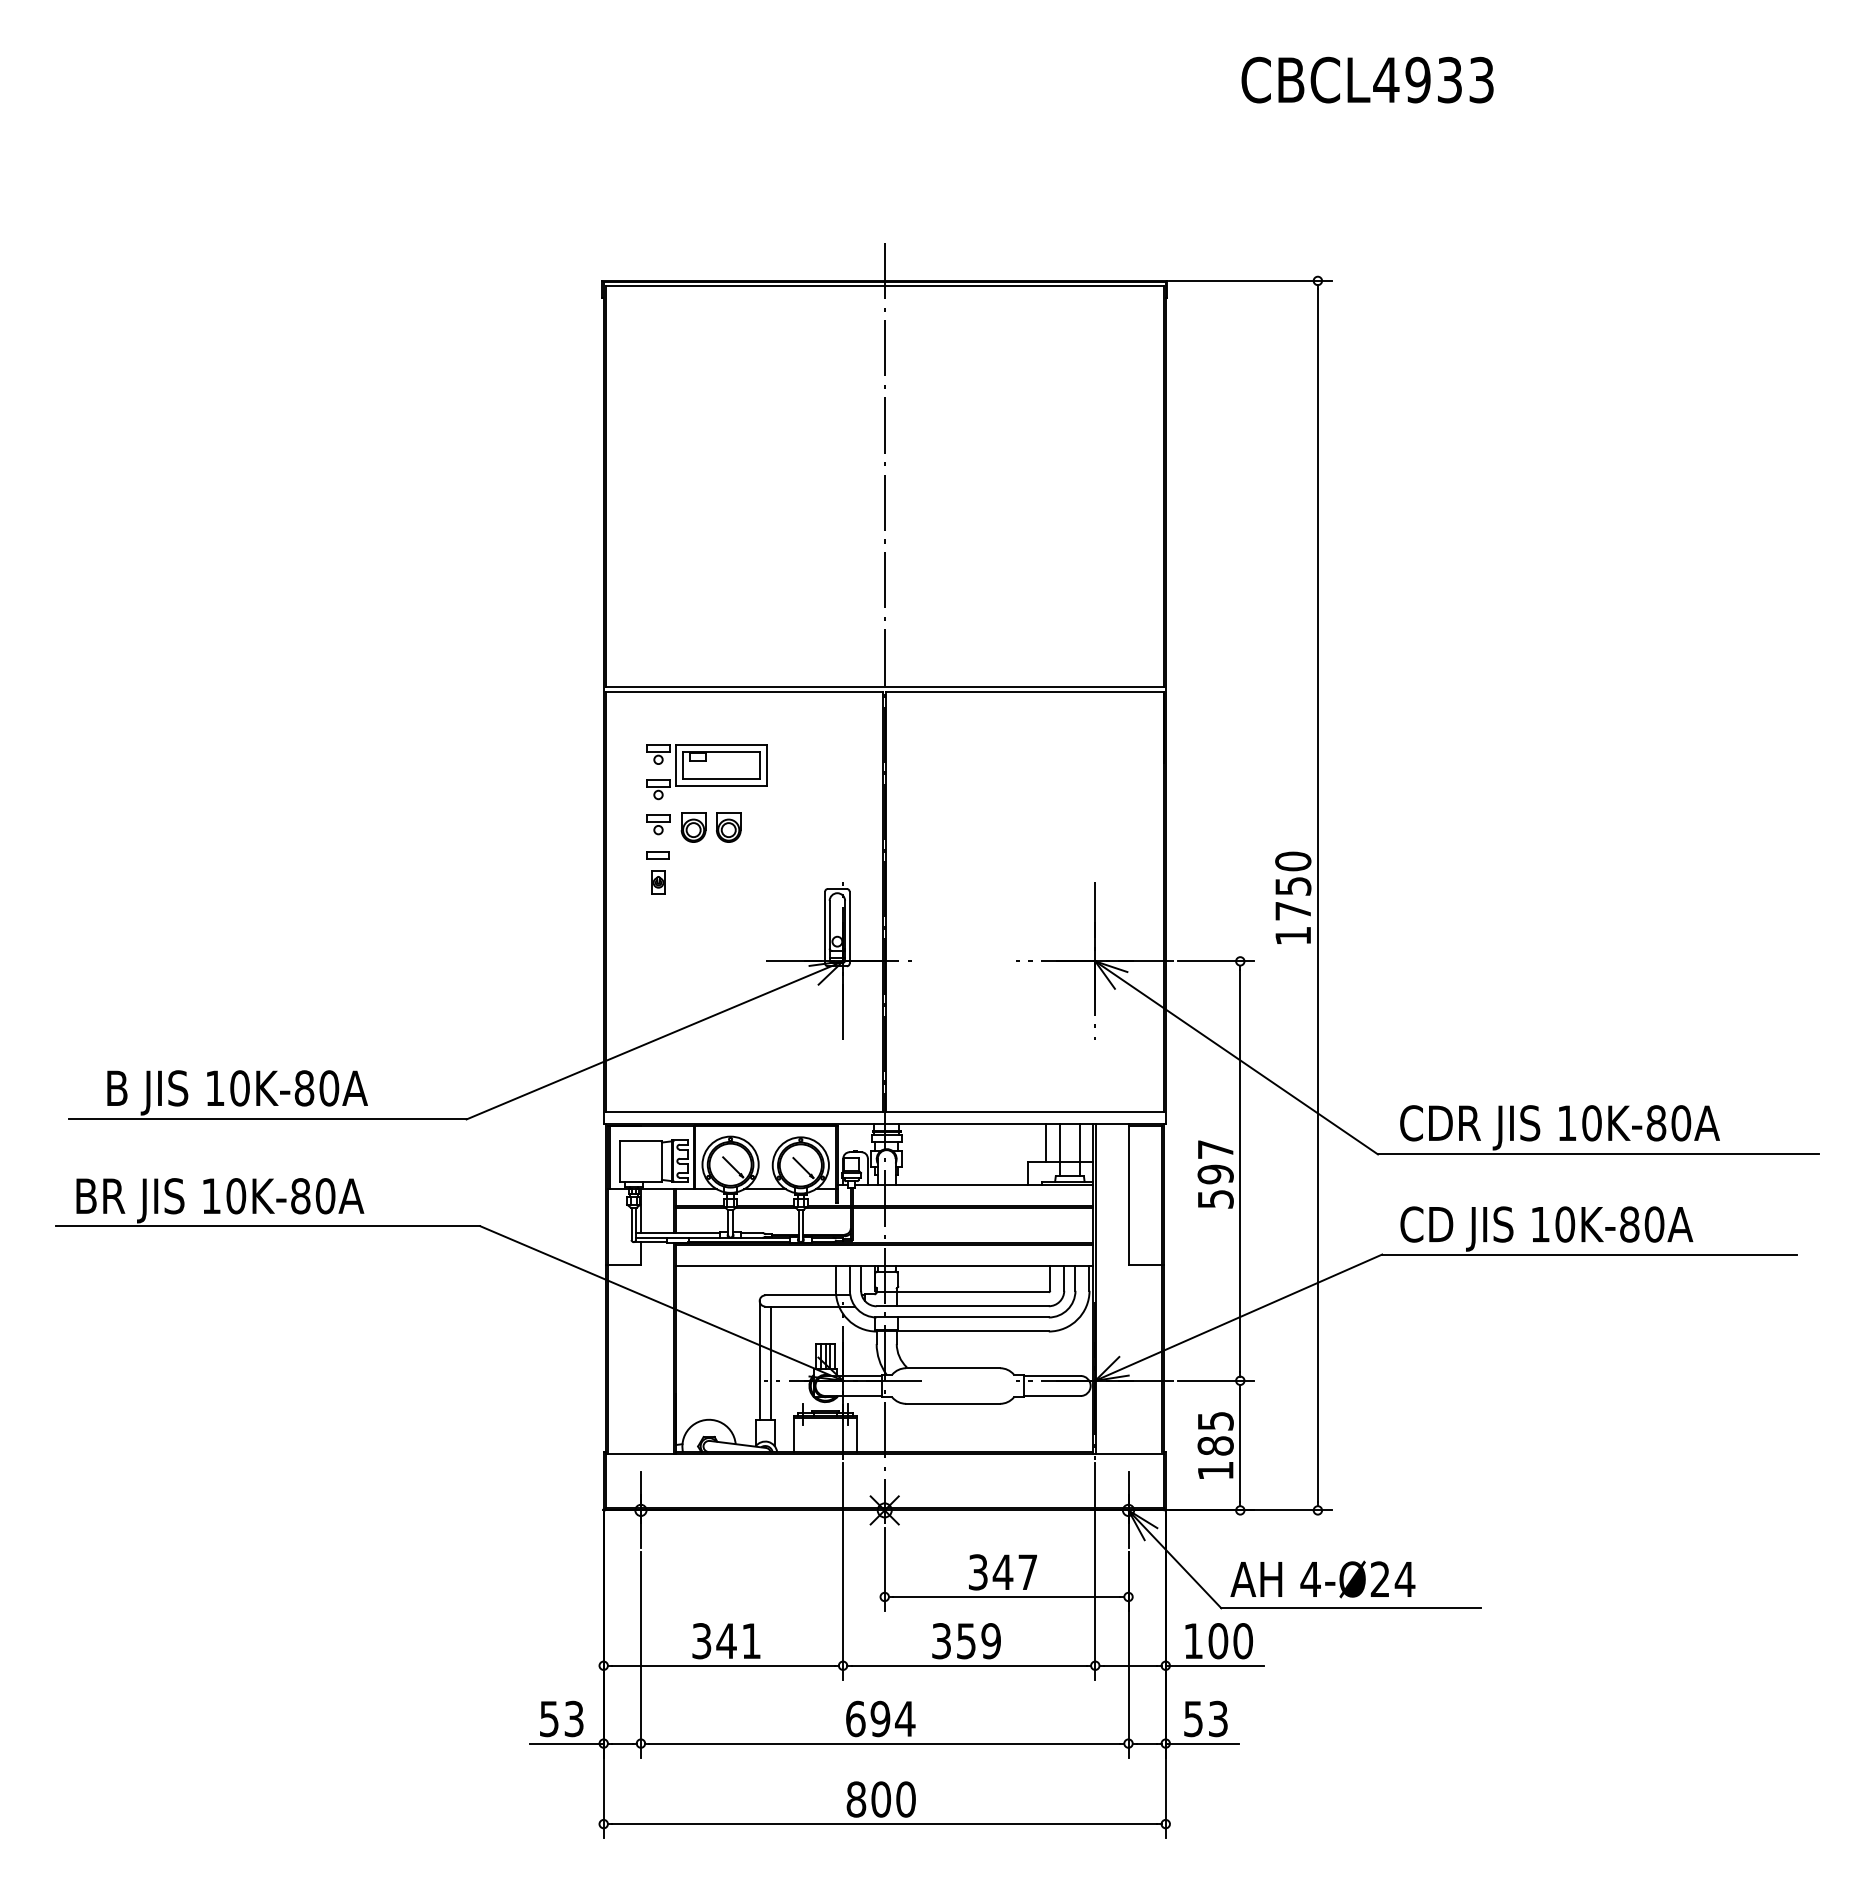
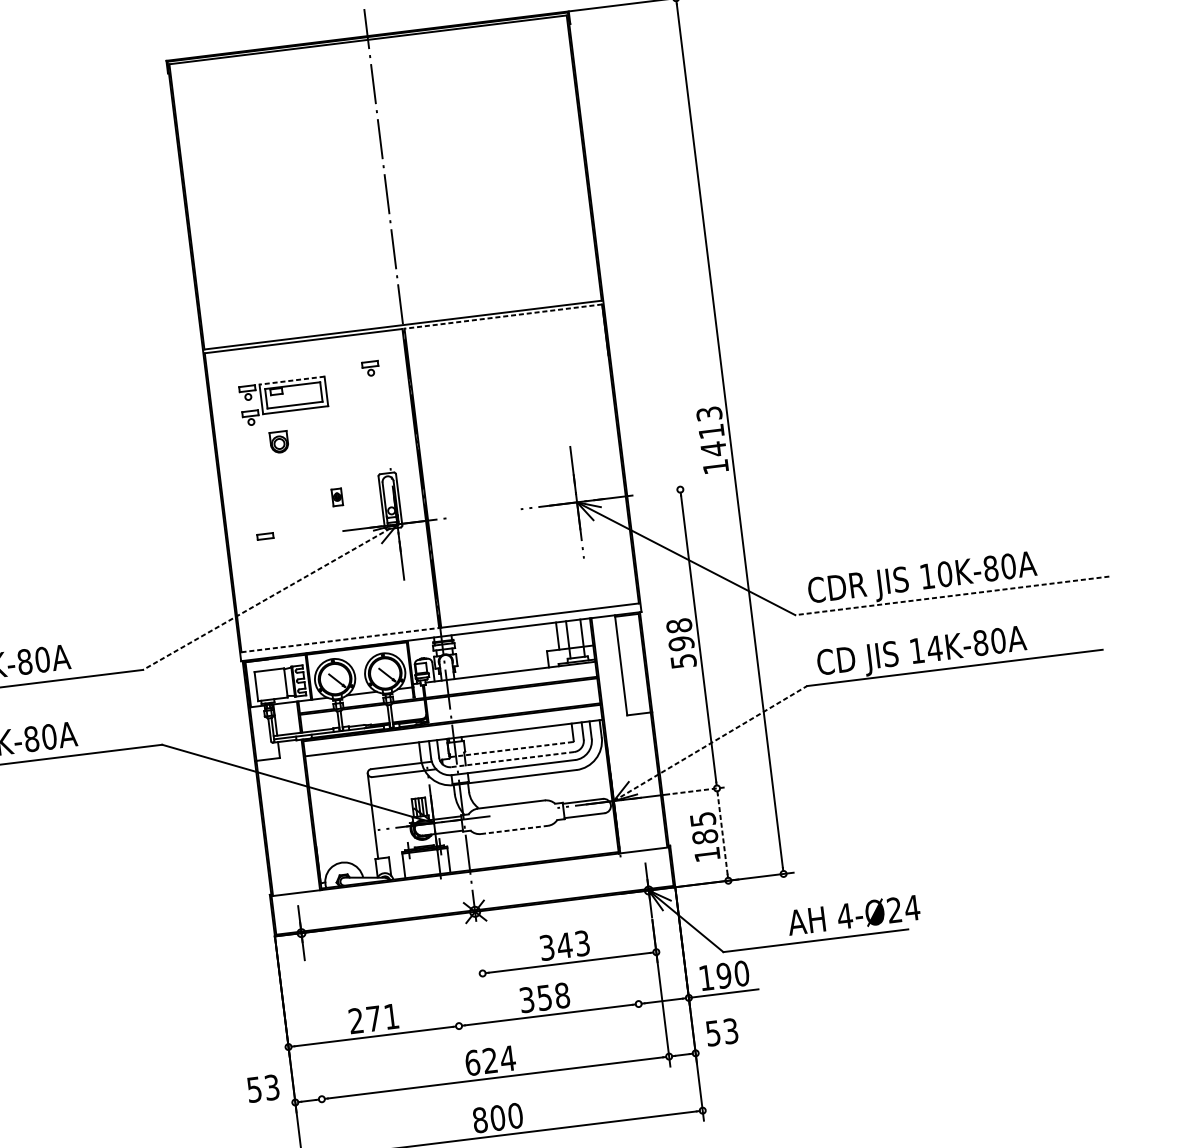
line: (1024, 691) -> (503, 316), solid -> dashed
line: (721, 744) -> (291, 380), solid -> dashed
part: (658, 824) -> (370, 368), moved
part: (728, 827) -> (304, 439), removed
part: (657, 855) -> (264, 536), moved
part: (658, 882) -> (337, 497), moved
text: (1293, 886) -> (711, 431), 1750 -> 1413
line: (1215, 961) -> (662, 491), removed
line: (654, 1040) -> (270, 597), solid -> dashed
line: (744, 1111) -> (340, 639), solid -> dashed
text: (1215, 1149) -> (679, 625), 597 -> 598
line: (1597, 1154) -> (951, 595), solid -> dashed
text: (1564, 1224) -> (934, 648), 10K-80A -> 14K-80A
line: (962, 1292) -> (511, 749), solid -> dashed
line: (962, 1306) -> (512, 759), solid -> dashed
line: (1238, 1317) -> (710, 743), solid -> dashed
line: (770, 1363) -> (380, 817), removed
line: (1216, 1380) -> (700, 790), solid -> dashed
line: (953, 1403) -> (514, 829), solid -> dashed
line: (1240, 1445) -> (722, 834), solid -> dashed
line: (884, 1569) -> (480, 953), removed
line: (843, 1571) -> (451, 958), removed
line: (1095, 1571) -> (630, 936), removed
text: (1027, 1572) -> (582, 943), 347 -> 343
text: (1322, 1579) -> (853, 915), moved
text: (714, 1641) -> (365, 1020), 341 -> 271
text: (990, 1641) -> (561, 995), 359 -> 358
text: (1218, 1641) -> (724, 976), 100 -> 190
line: (640, 1654) -> (313, 1035), removed
text: (880, 1718) -> (490, 1060), 694 -> 624
line: (566, 1743) -> (268, 1105), removed
line: (1202, 1743) -> (721, 1050), removed

